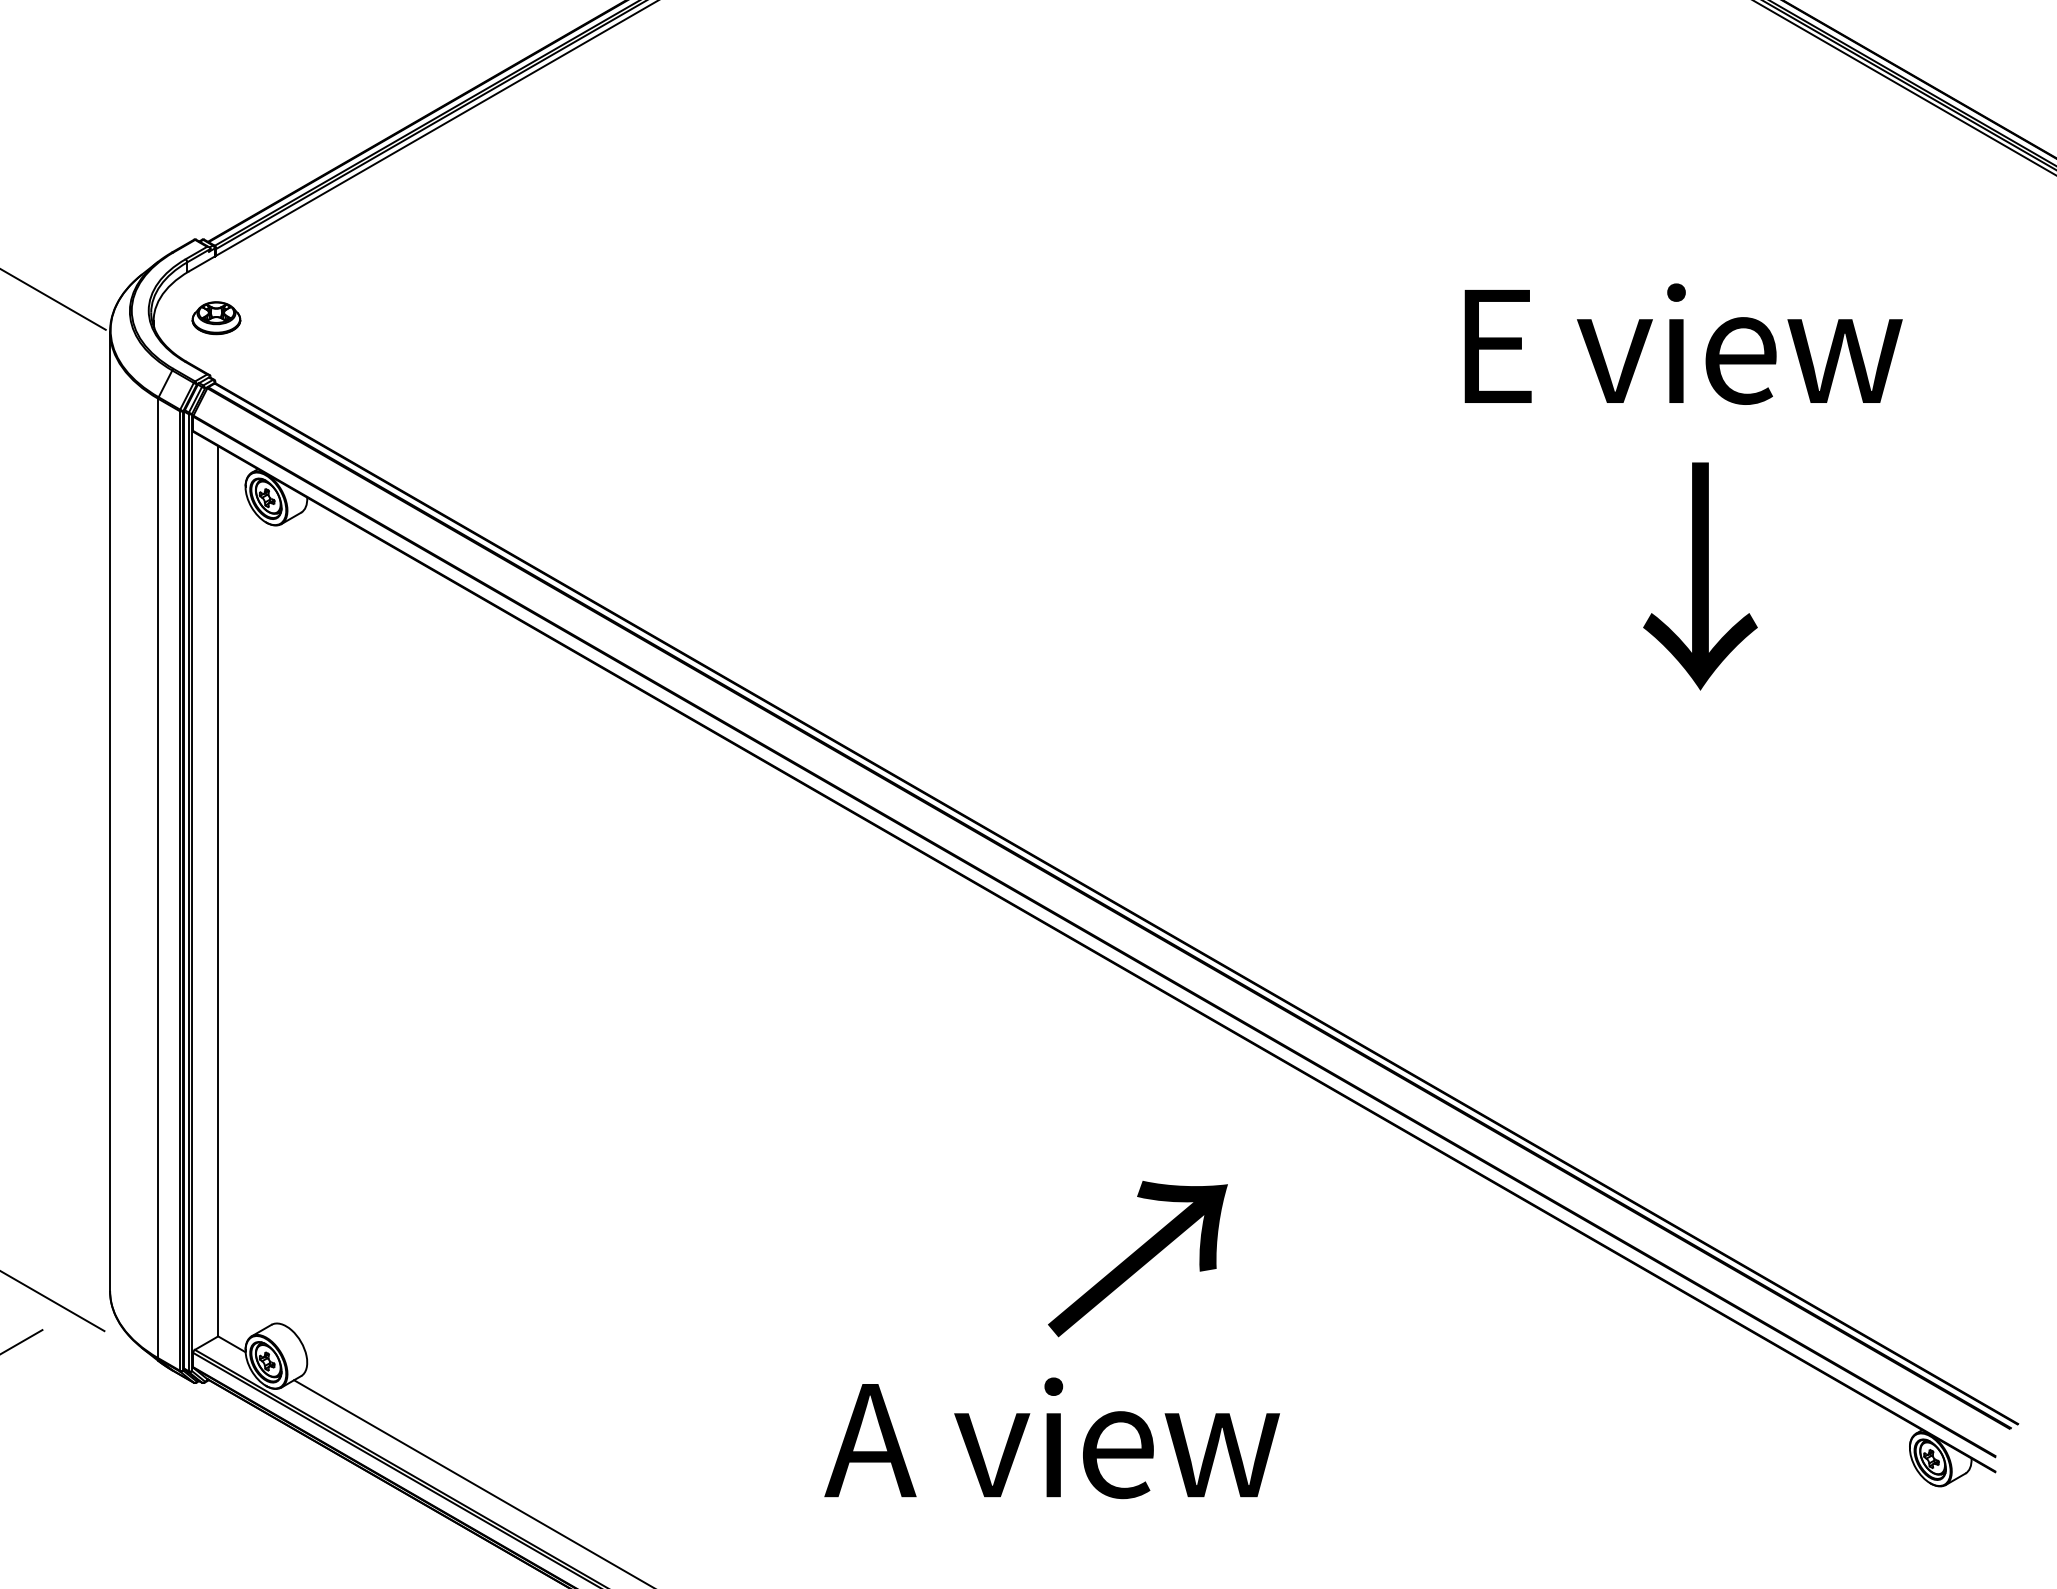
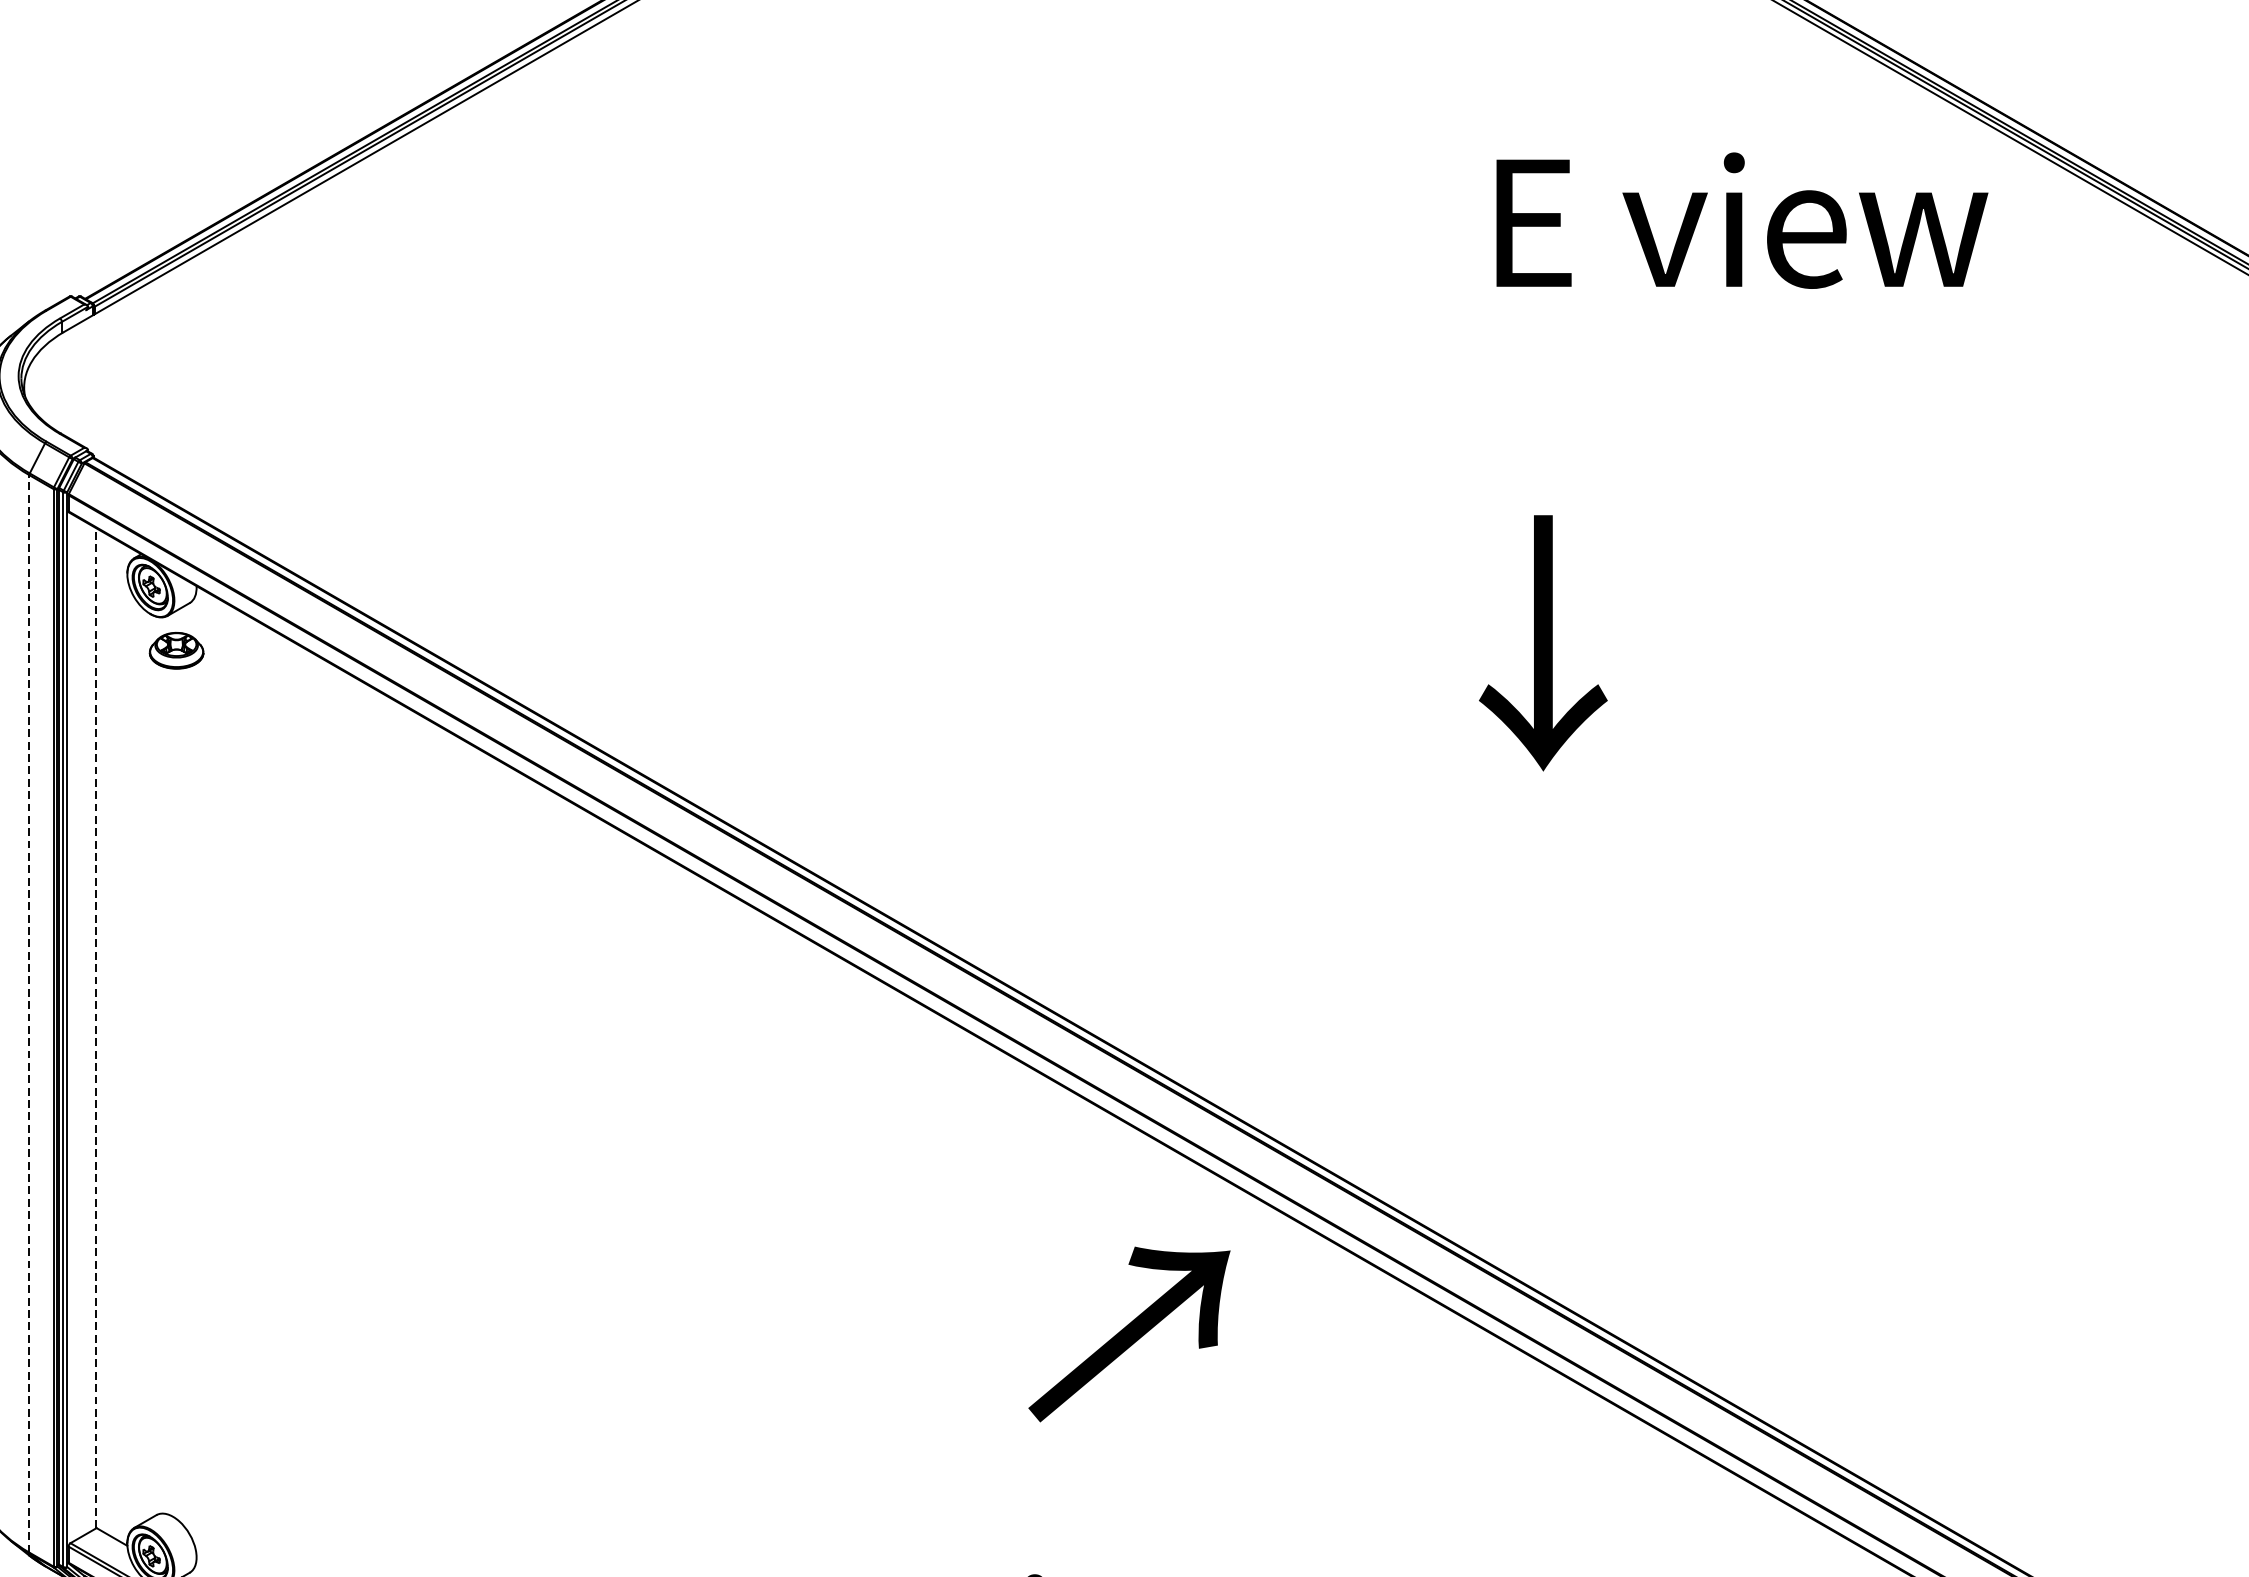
part: (216, 318) -> (176, 651), moved
text: (1683, 343) -> (1742, 219), moved
text: (1700, 576) -> (1543, 643), moved
line: (158, 878) -> (29, 1013), solid -> dashed
line: (217, 890) -> (95, 1027), solid -> dashed
text: (1137, 1259) -> (1128, 1335), moved

